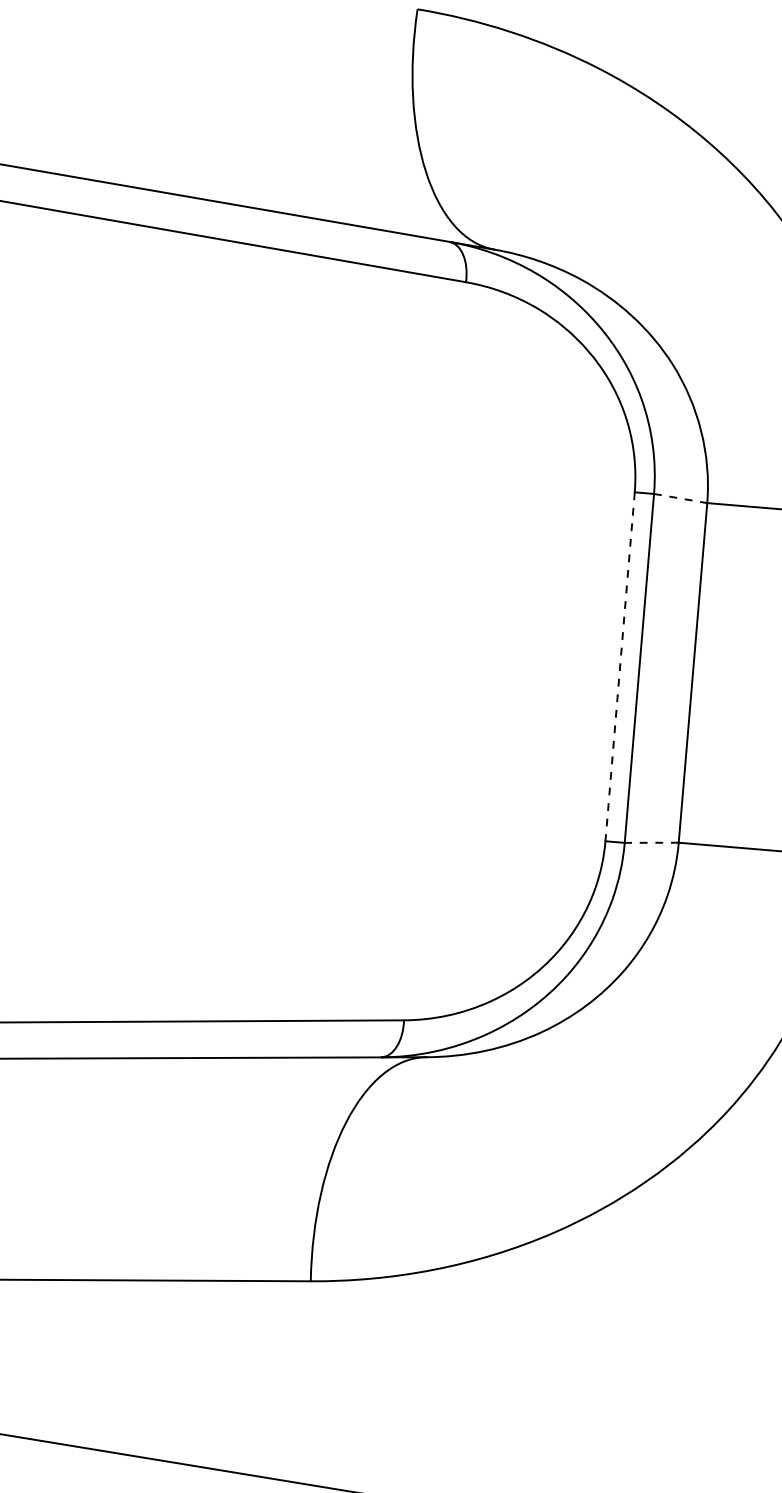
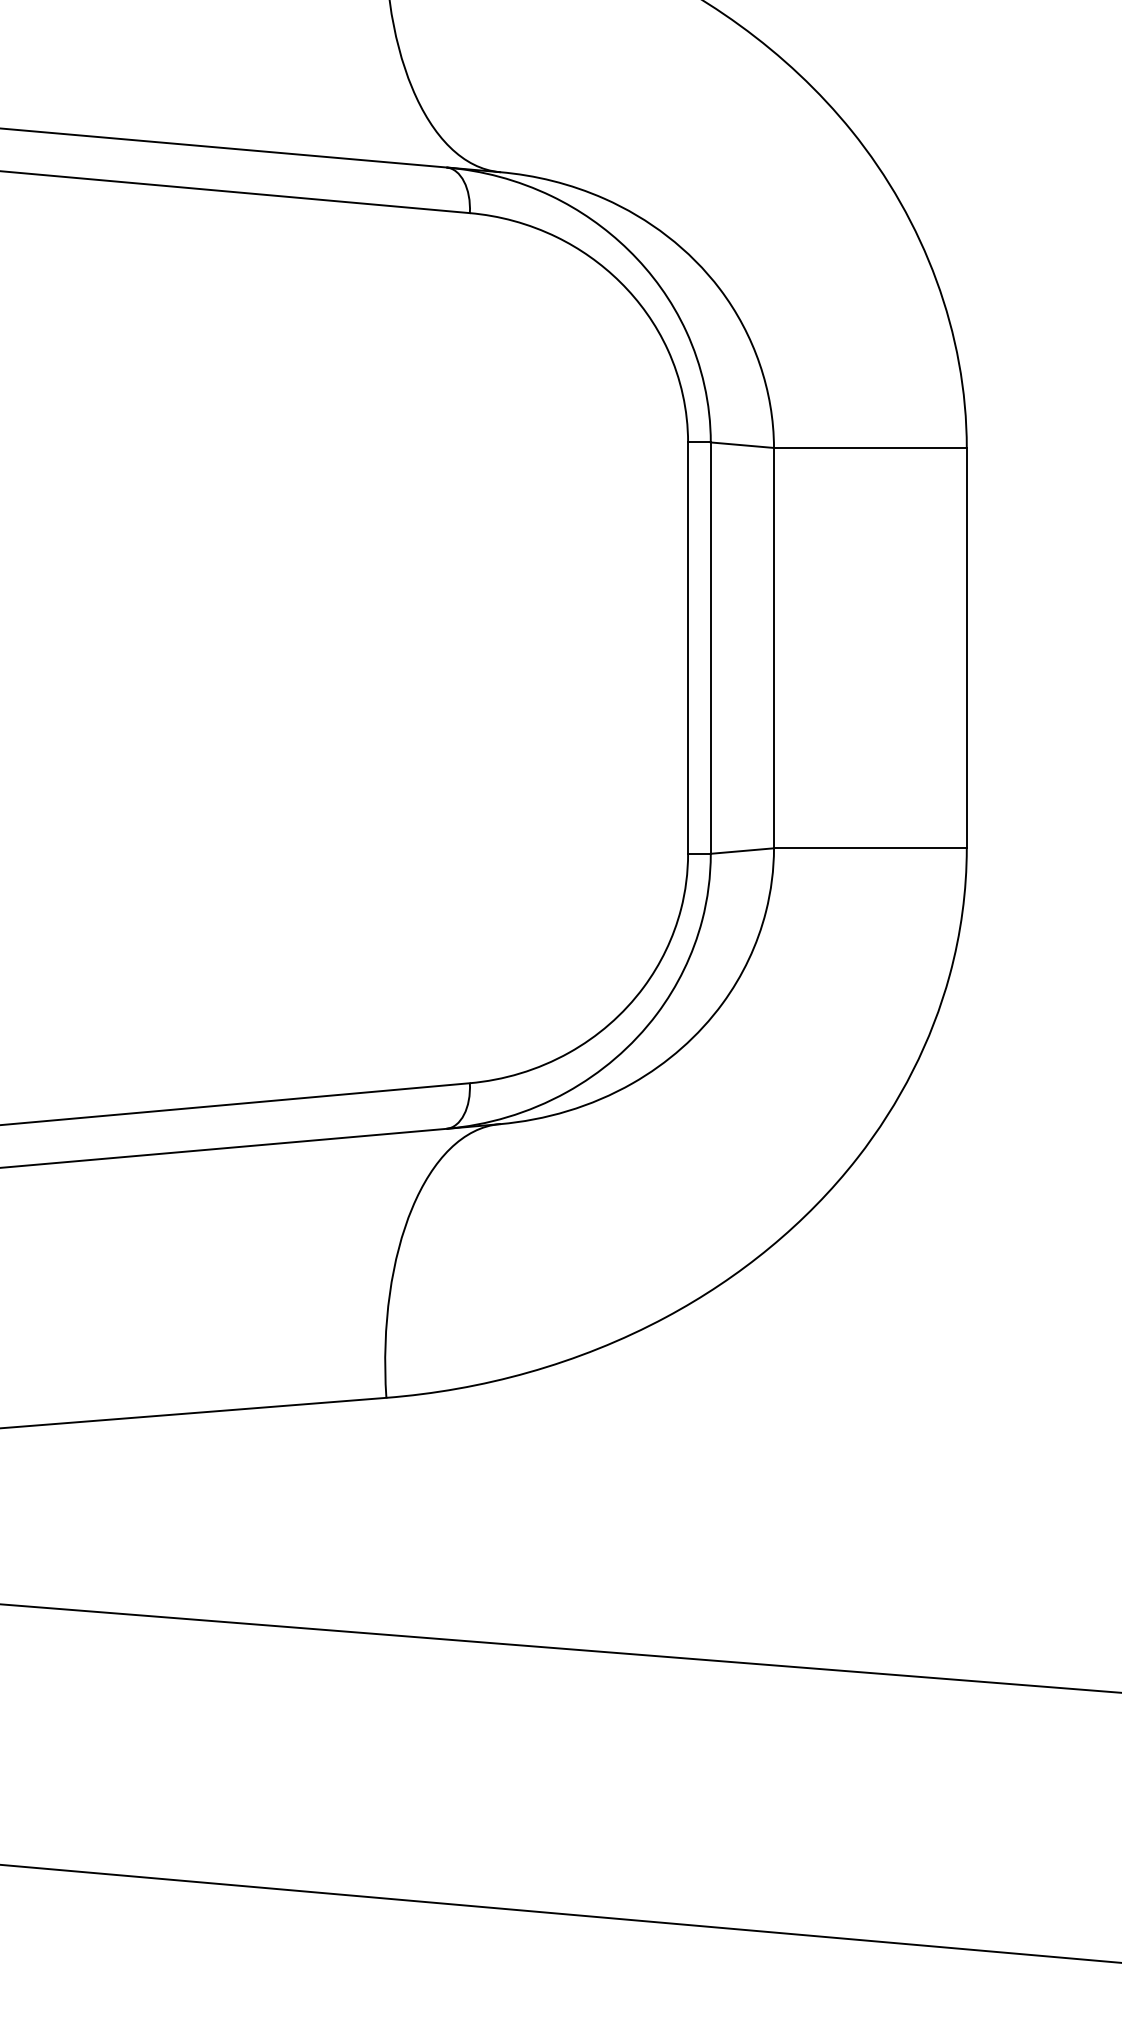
line: (680, 498) -> (742, 445), dashed -> solid
line: (620, 667) -> (688, 648), dashed -> solid
line: (651, 843) -> (742, 851), dashed -> solid

